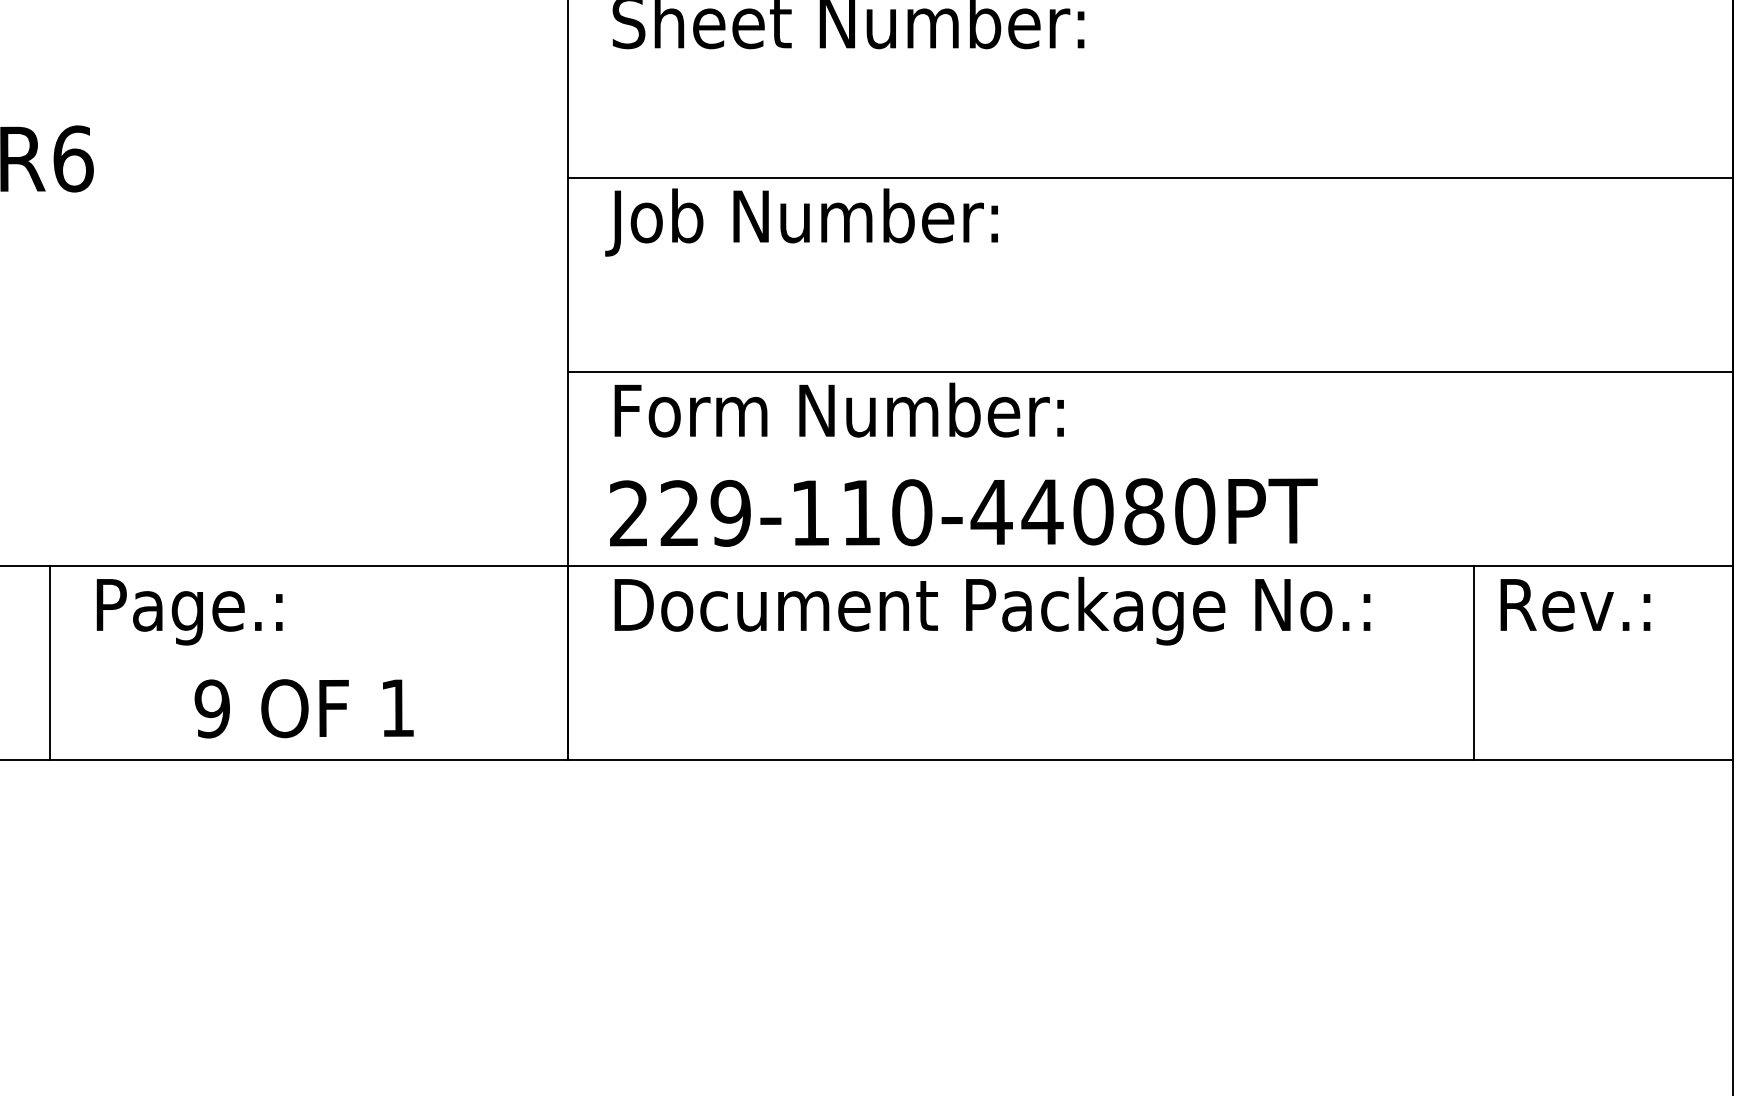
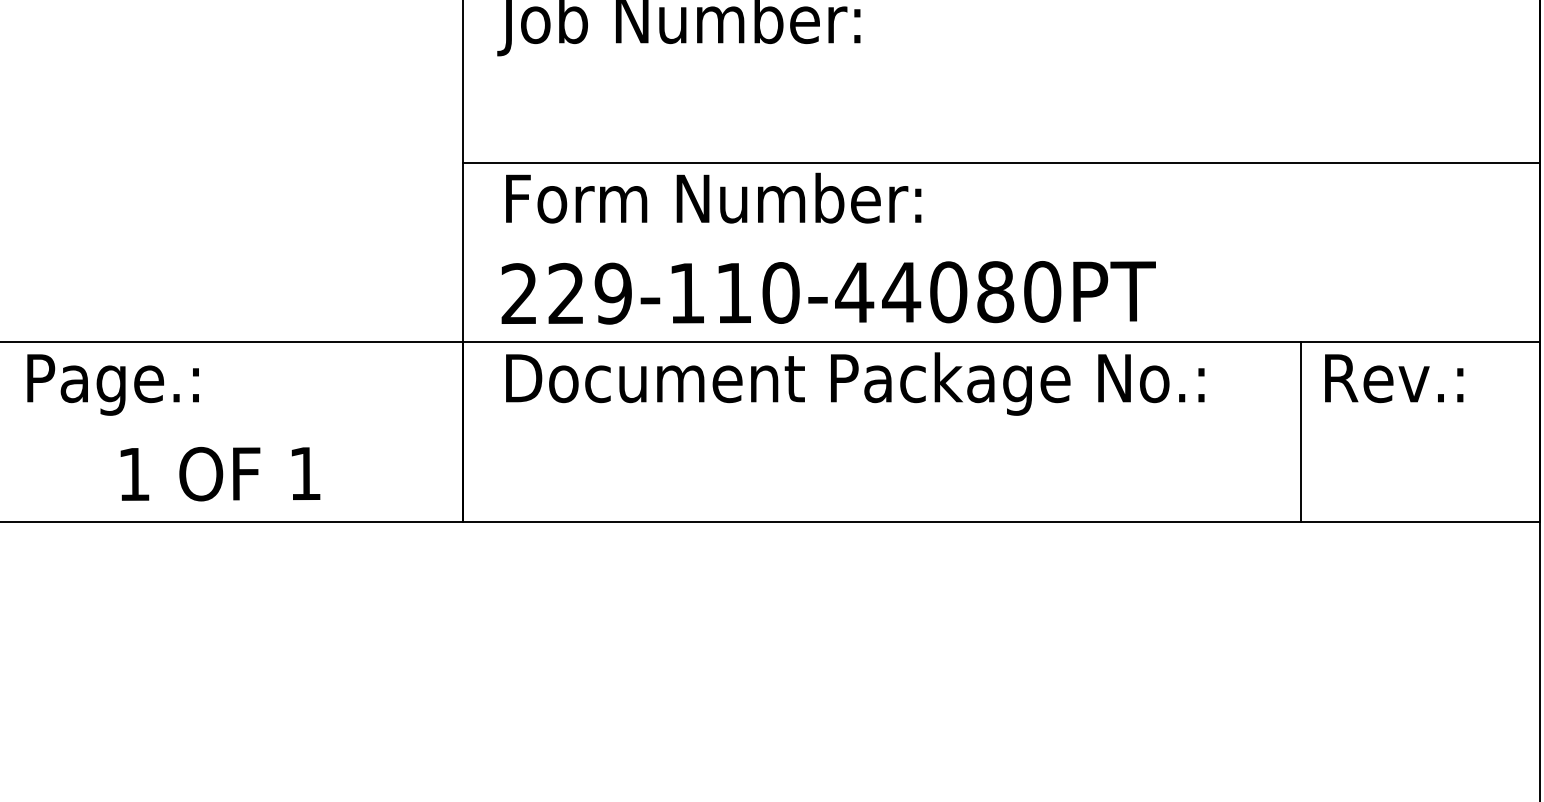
text: (211, 708) -> (133, 474), 9 -> 1

